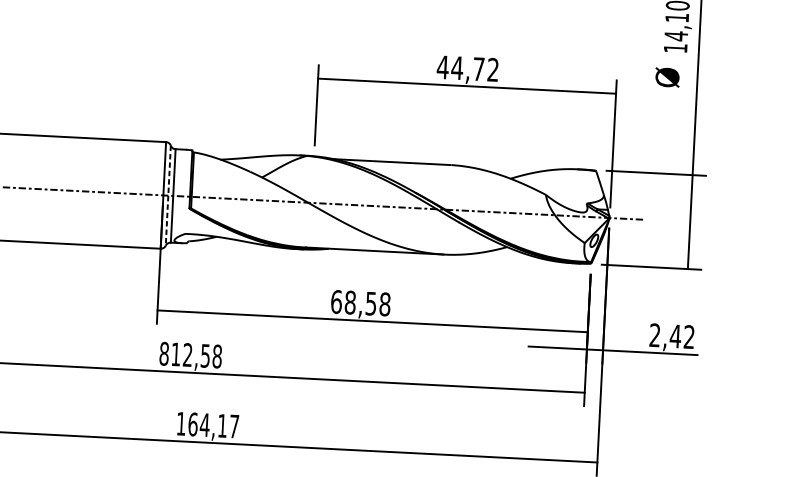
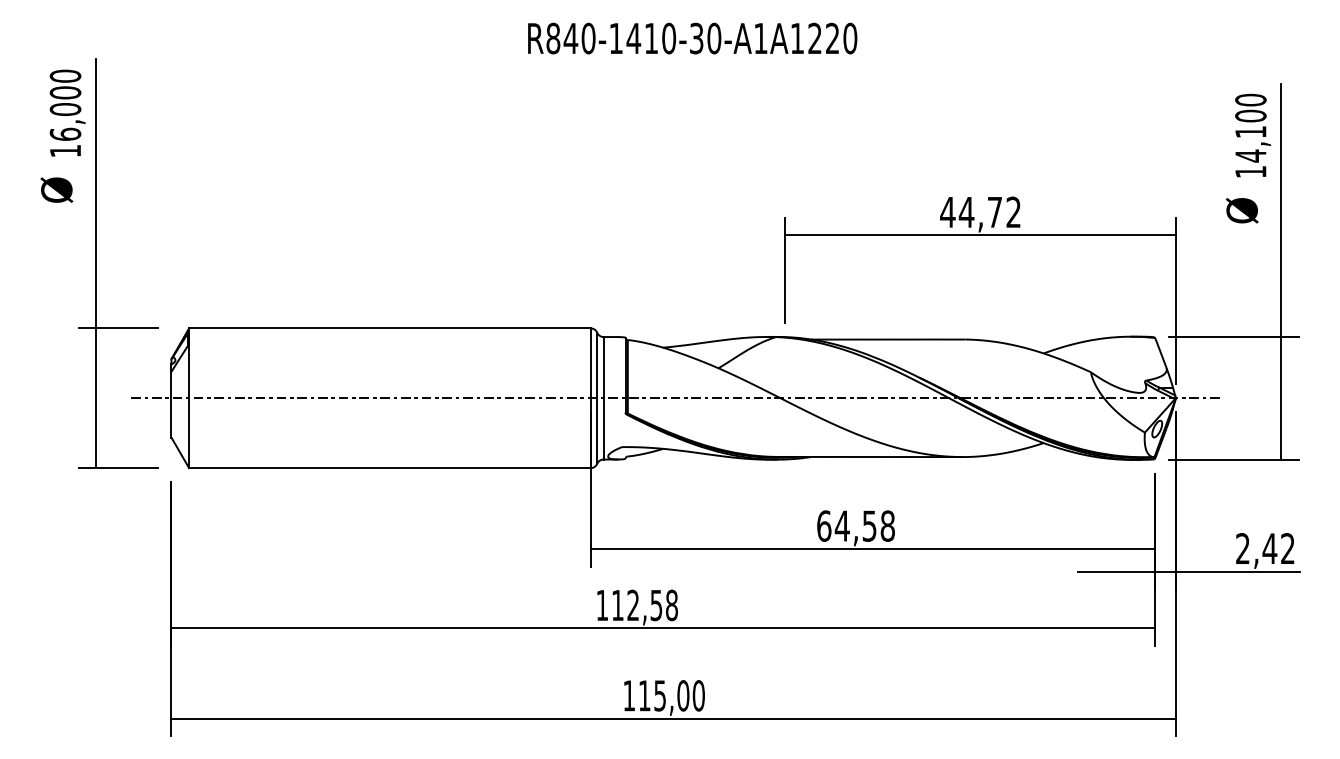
line: (168, 195) -> (597, 398), dashed -> solid
text: (349, 302) -> (841, 525), 68,58 -> 64,58
text: (164, 353) -> (602, 605), 812,58 -> 112,58
text: (213, 425) -> (671, 695), 164,17 -> 115,00

